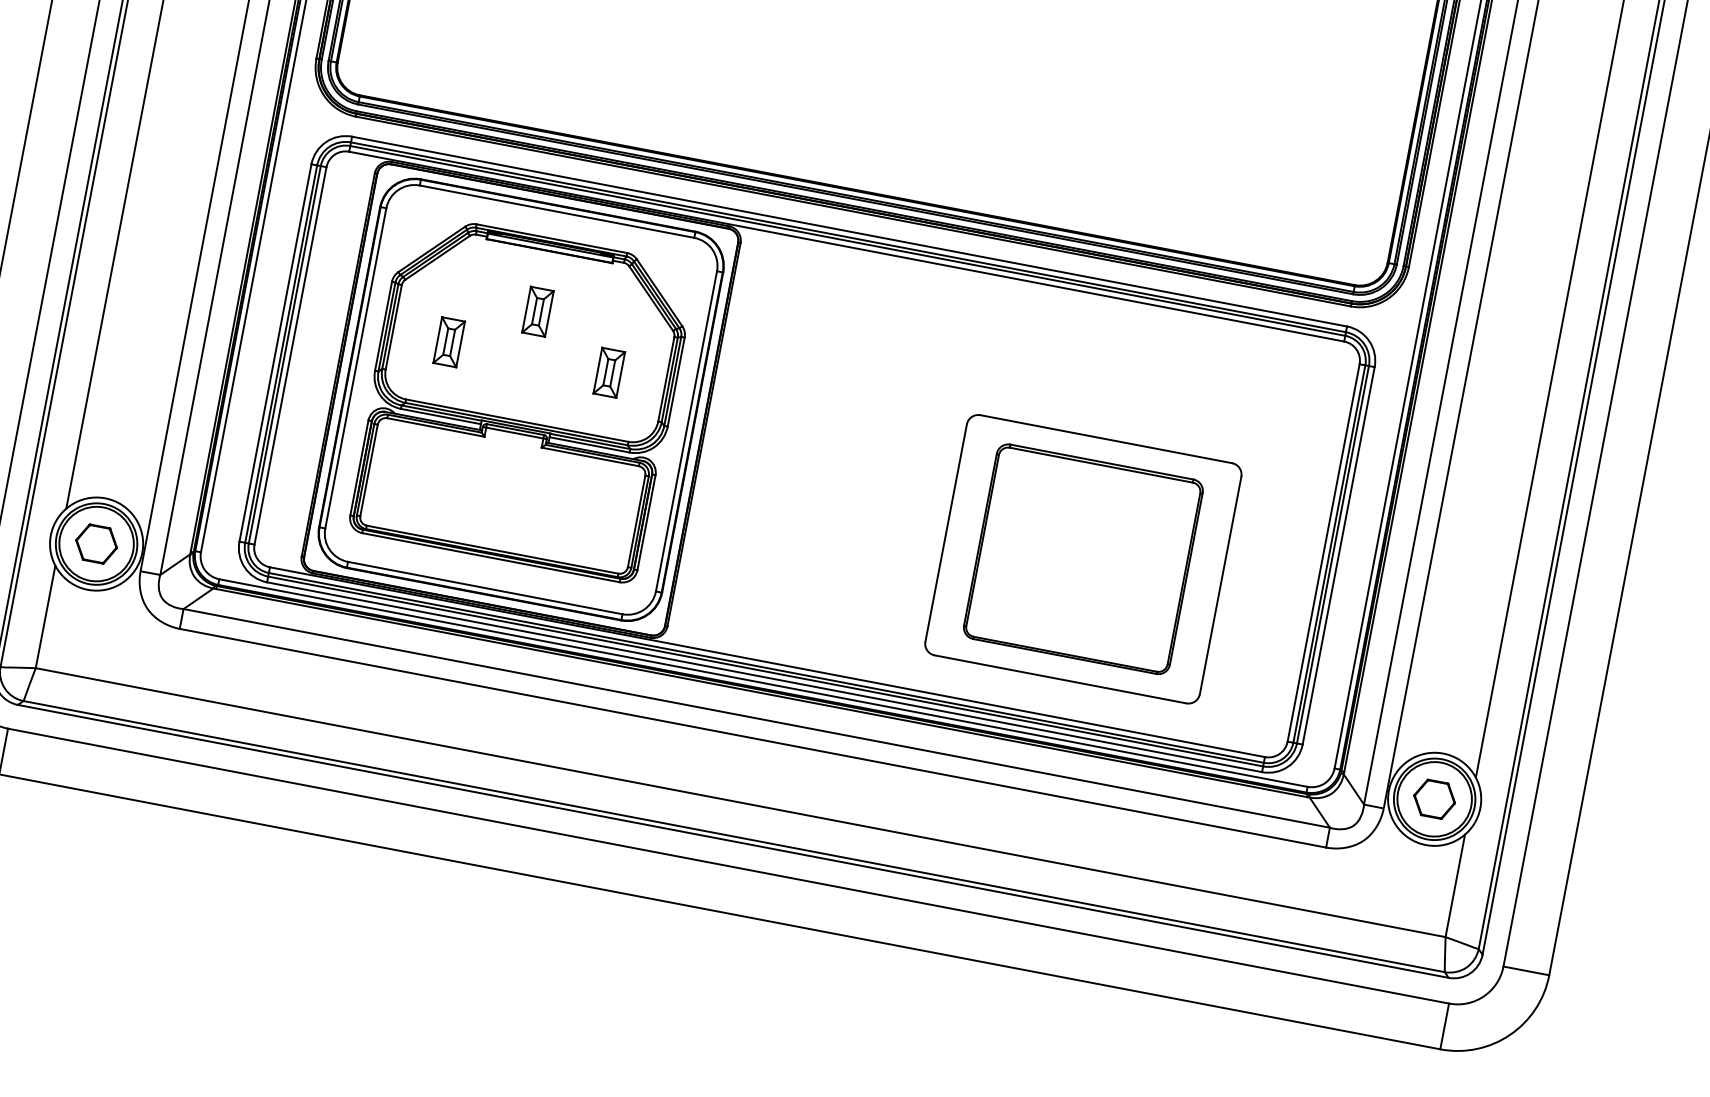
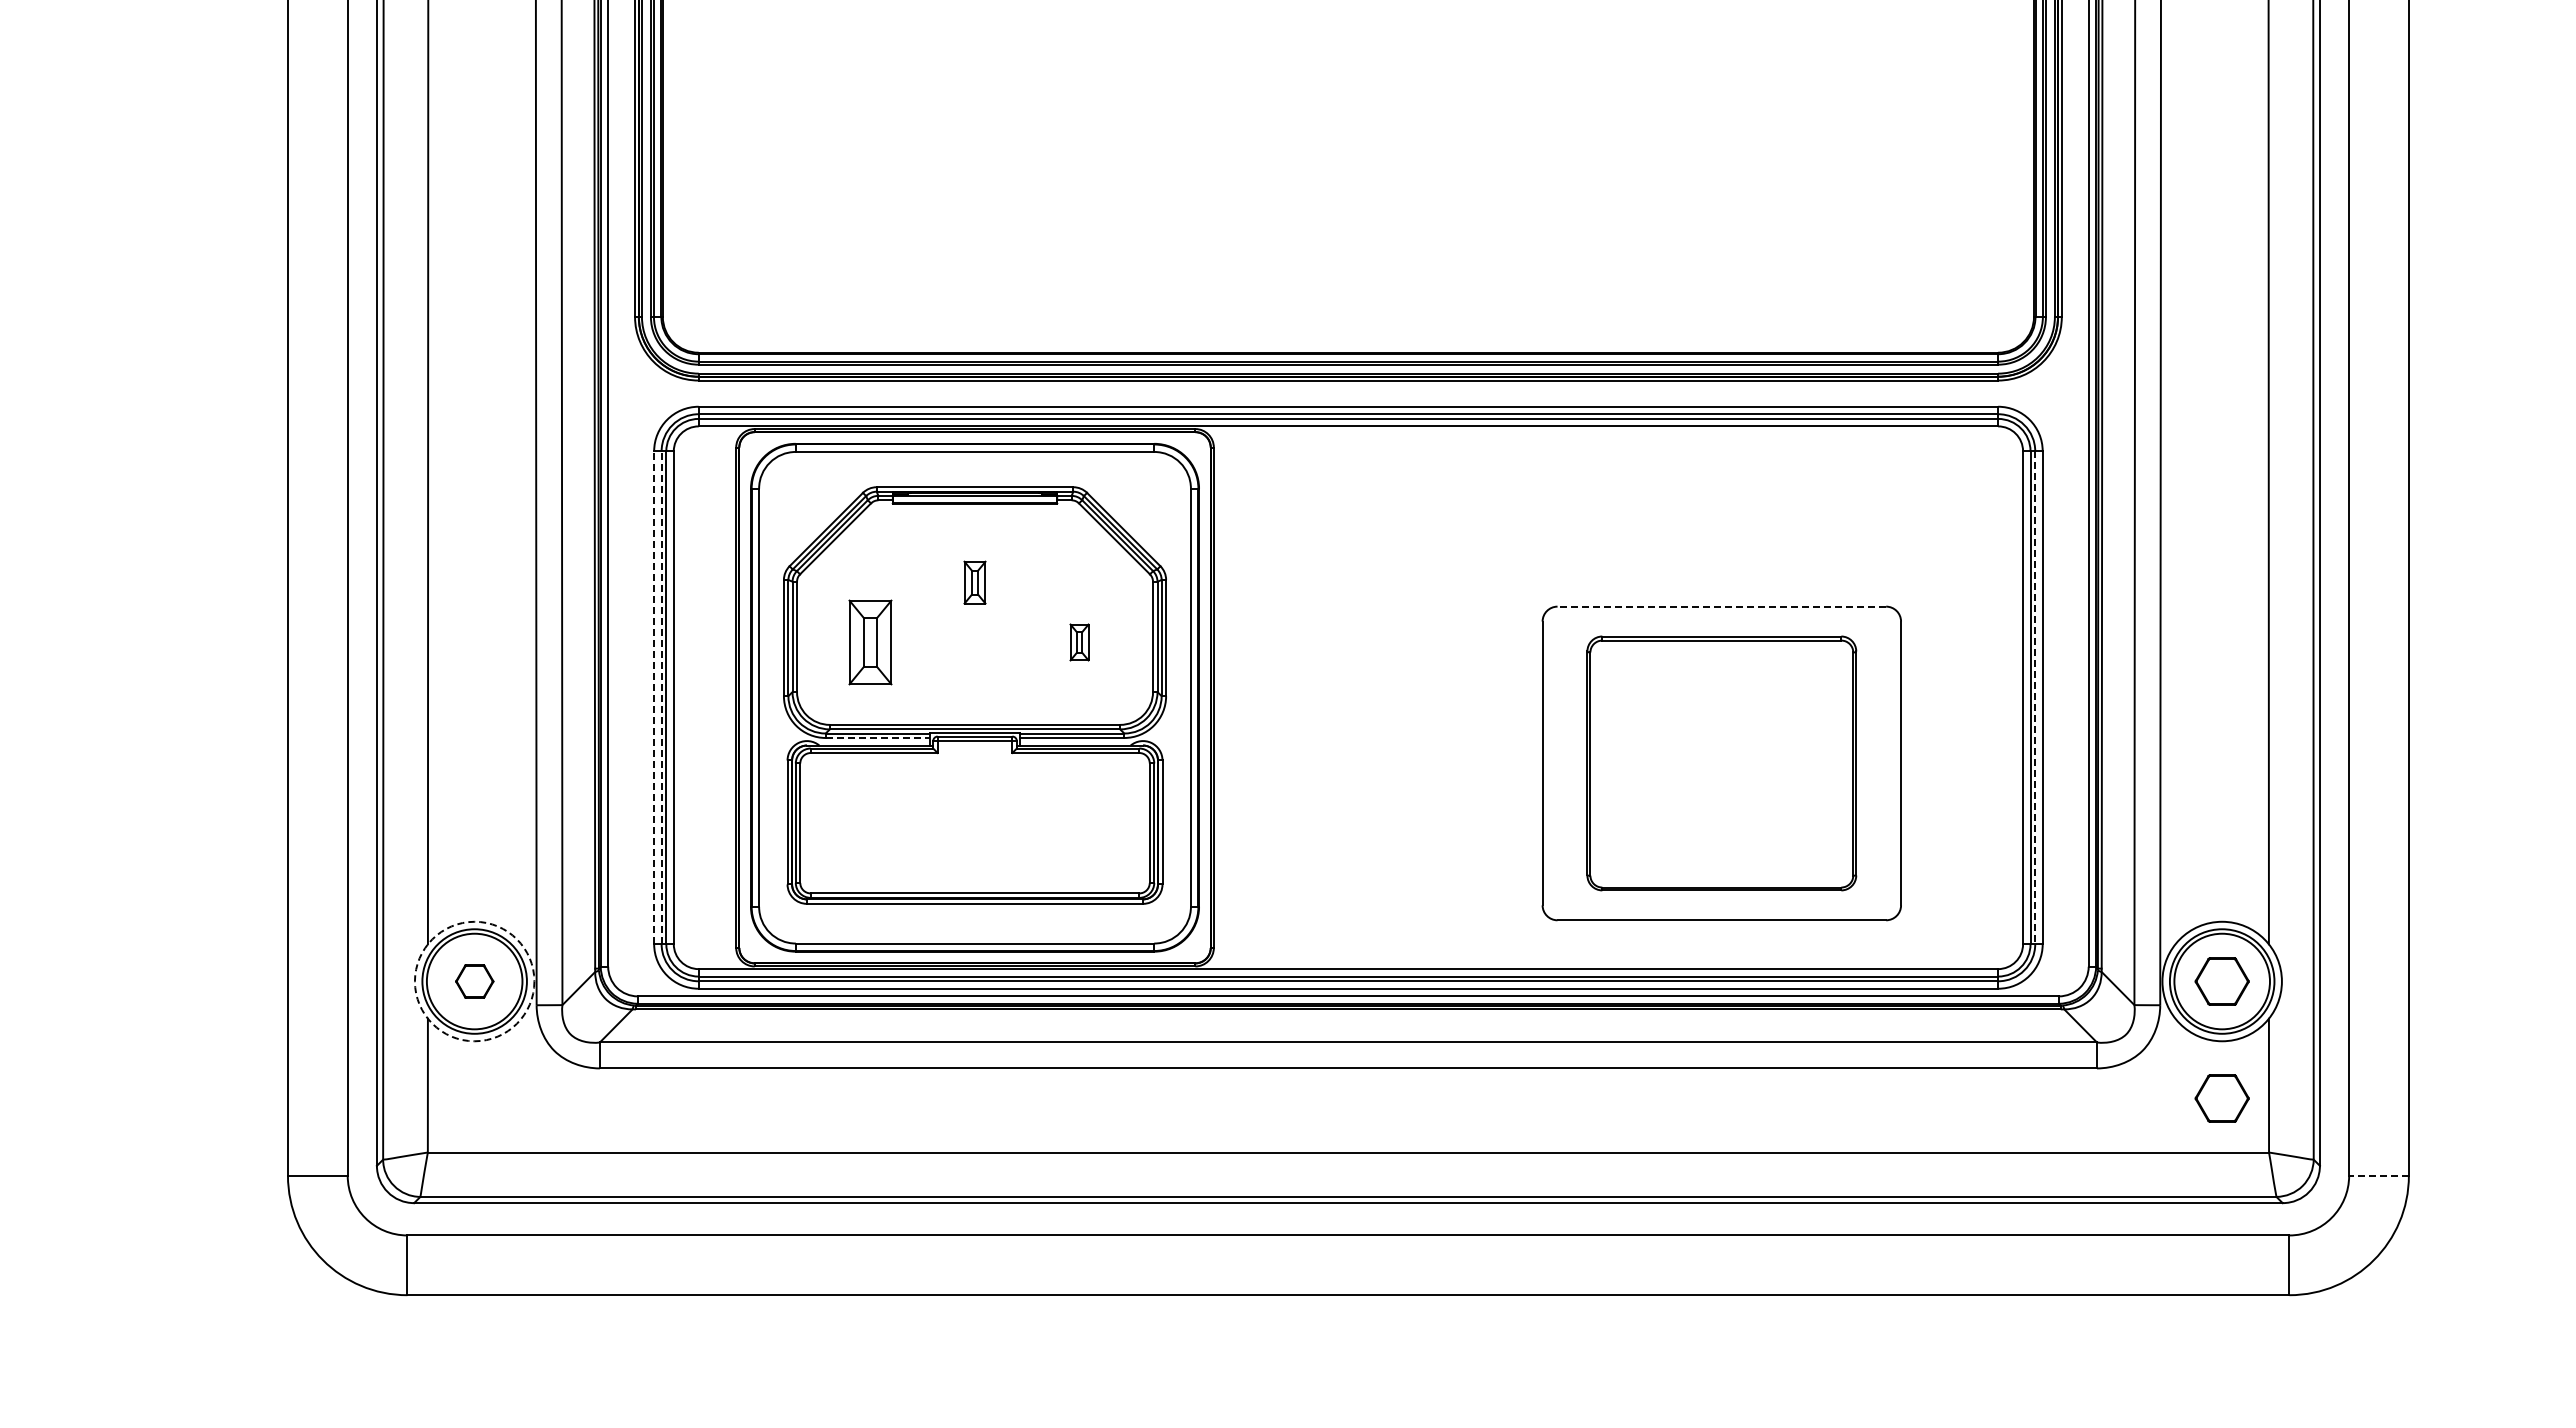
part: (537, 311) -> (974, 582), size x0.7
part: (449, 342) -> (870, 642), size x1.4
line: (275, 352) -> (654, 697), solid -> dashed
line: (281, 353) -> (661, 697), solid -> dashed
part: (609, 372) -> (1079, 642), size x0.6
line: (441, 416) -> (878, 738), solid -> dashed
line: (1106, 439) -> (1721, 606), solid -> dashed
circle: (96, 544) -> (474, 981), solid -> dashed
part: (96, 544) -> (474, 981), size x0.7
line: (1333, 555) -> (2035, 698), solid -> dashed
part: (1417, 888) -> (2221, 1098), added
line: (1526, 970) -> (2379, 1175), solid -> dashed

